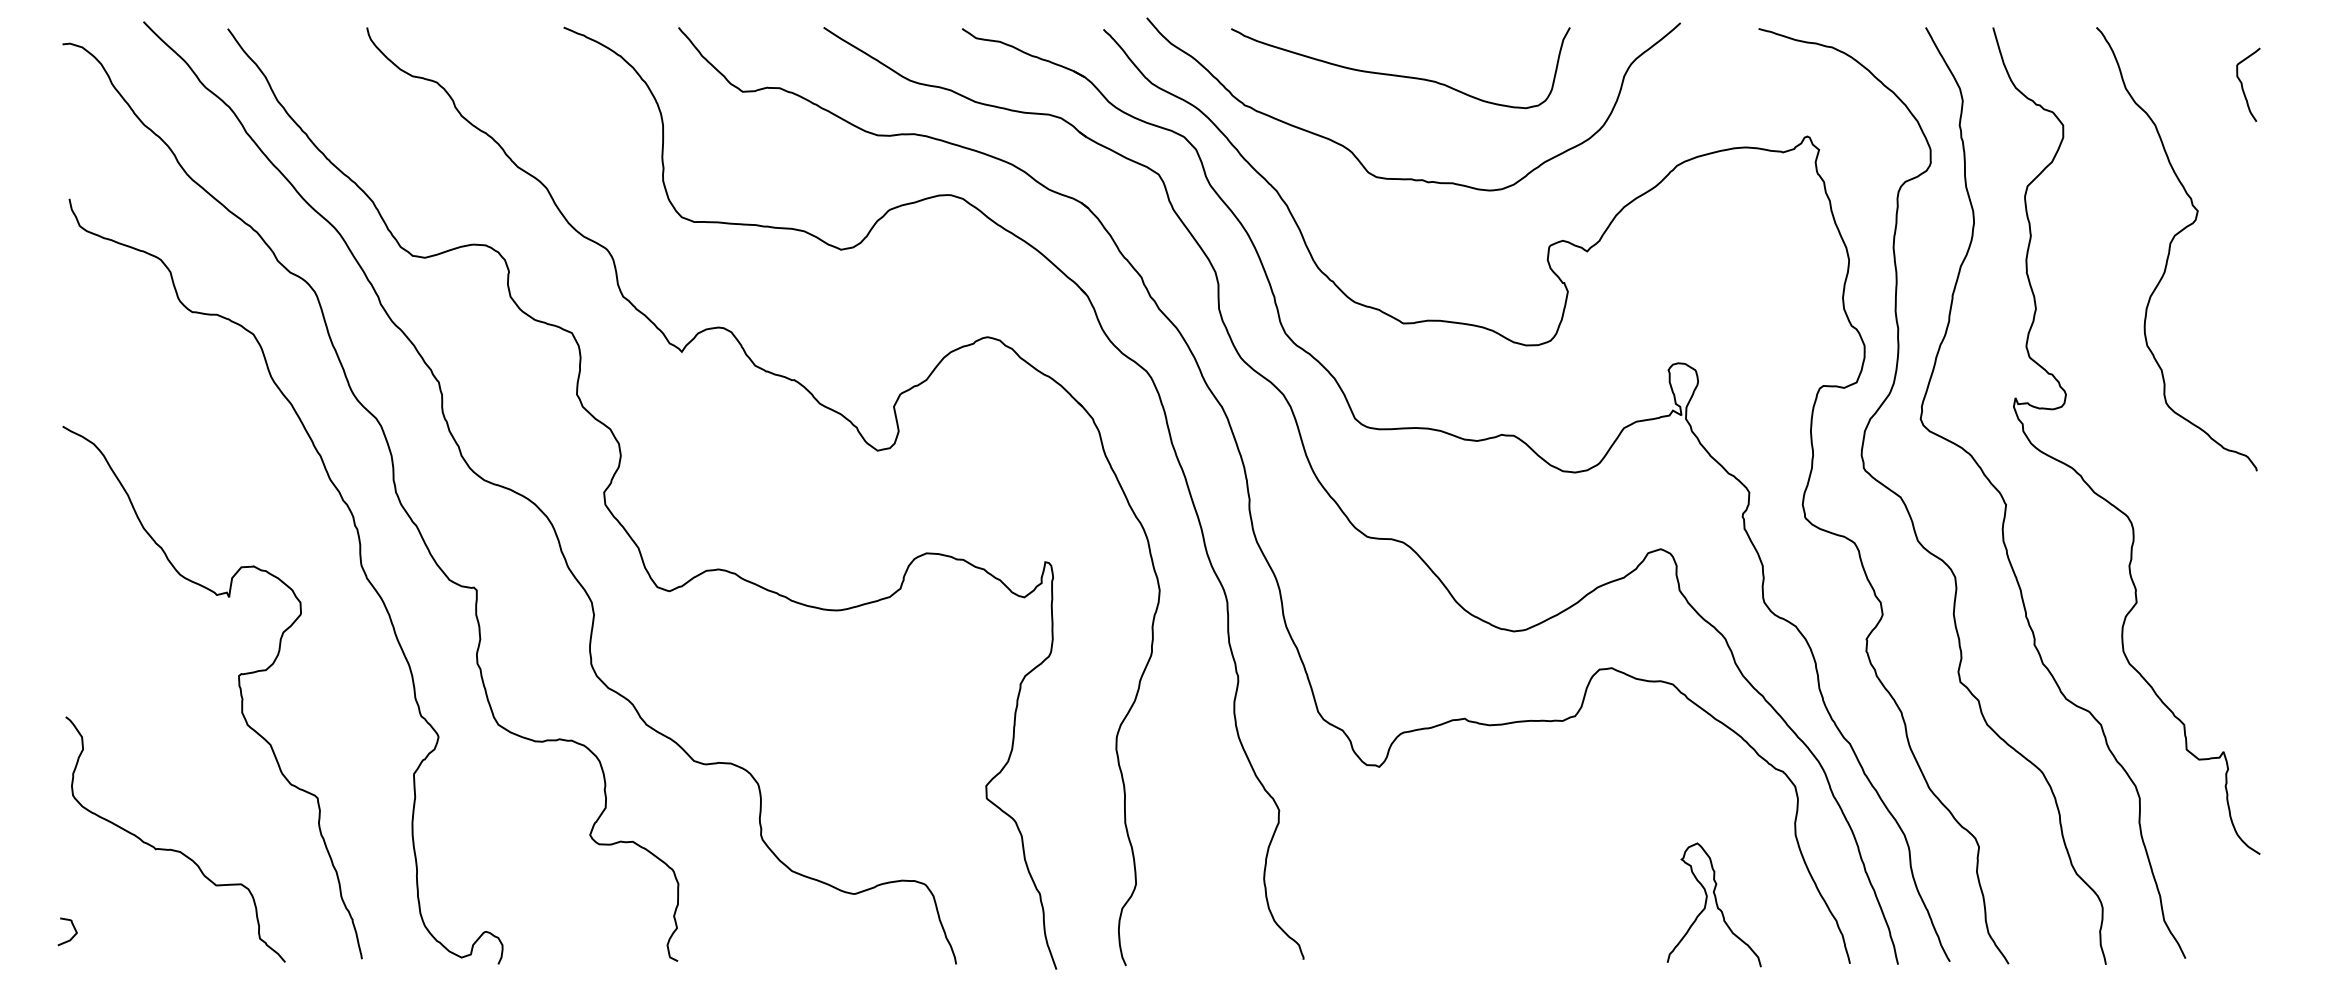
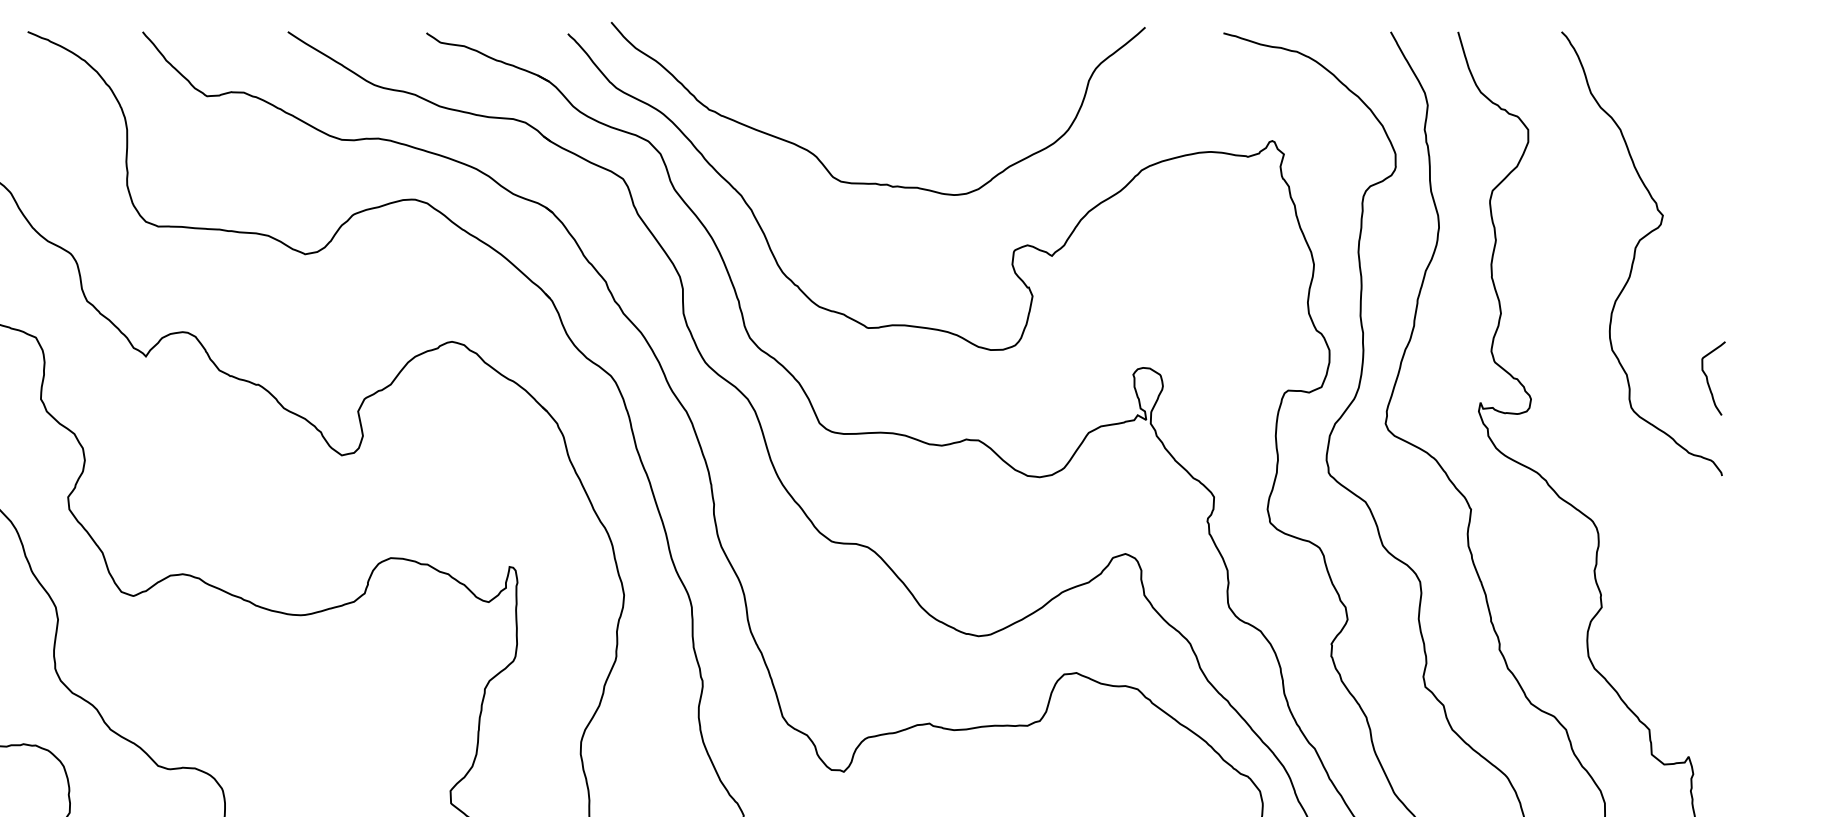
curve: (1397, 74) -> (862, 78), removed
curve: (2243, 87) -> (1708, 381), moved

